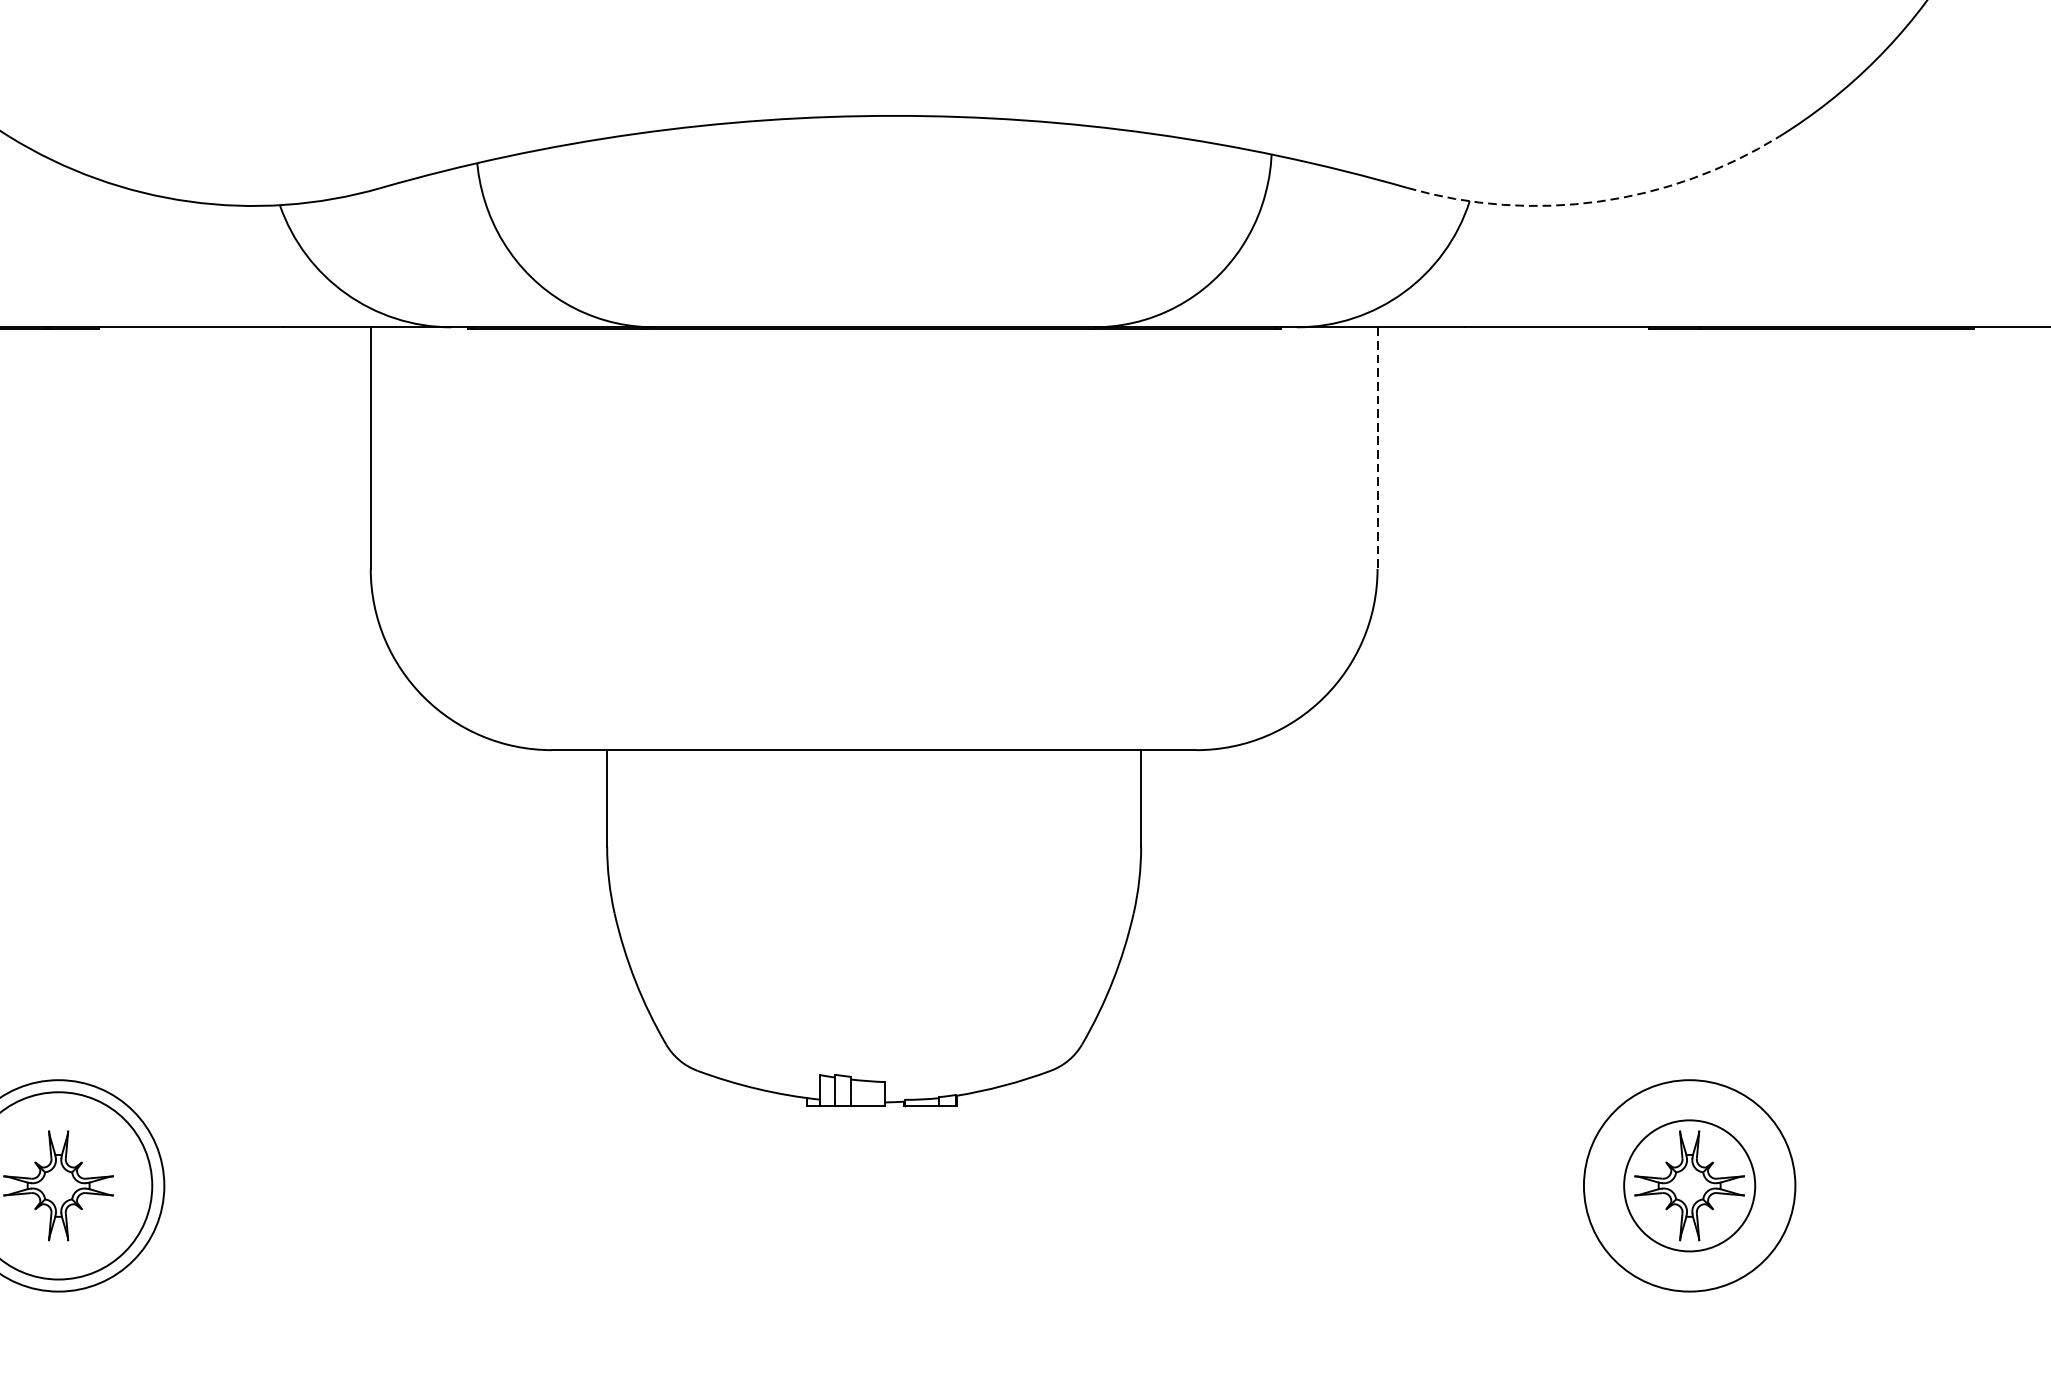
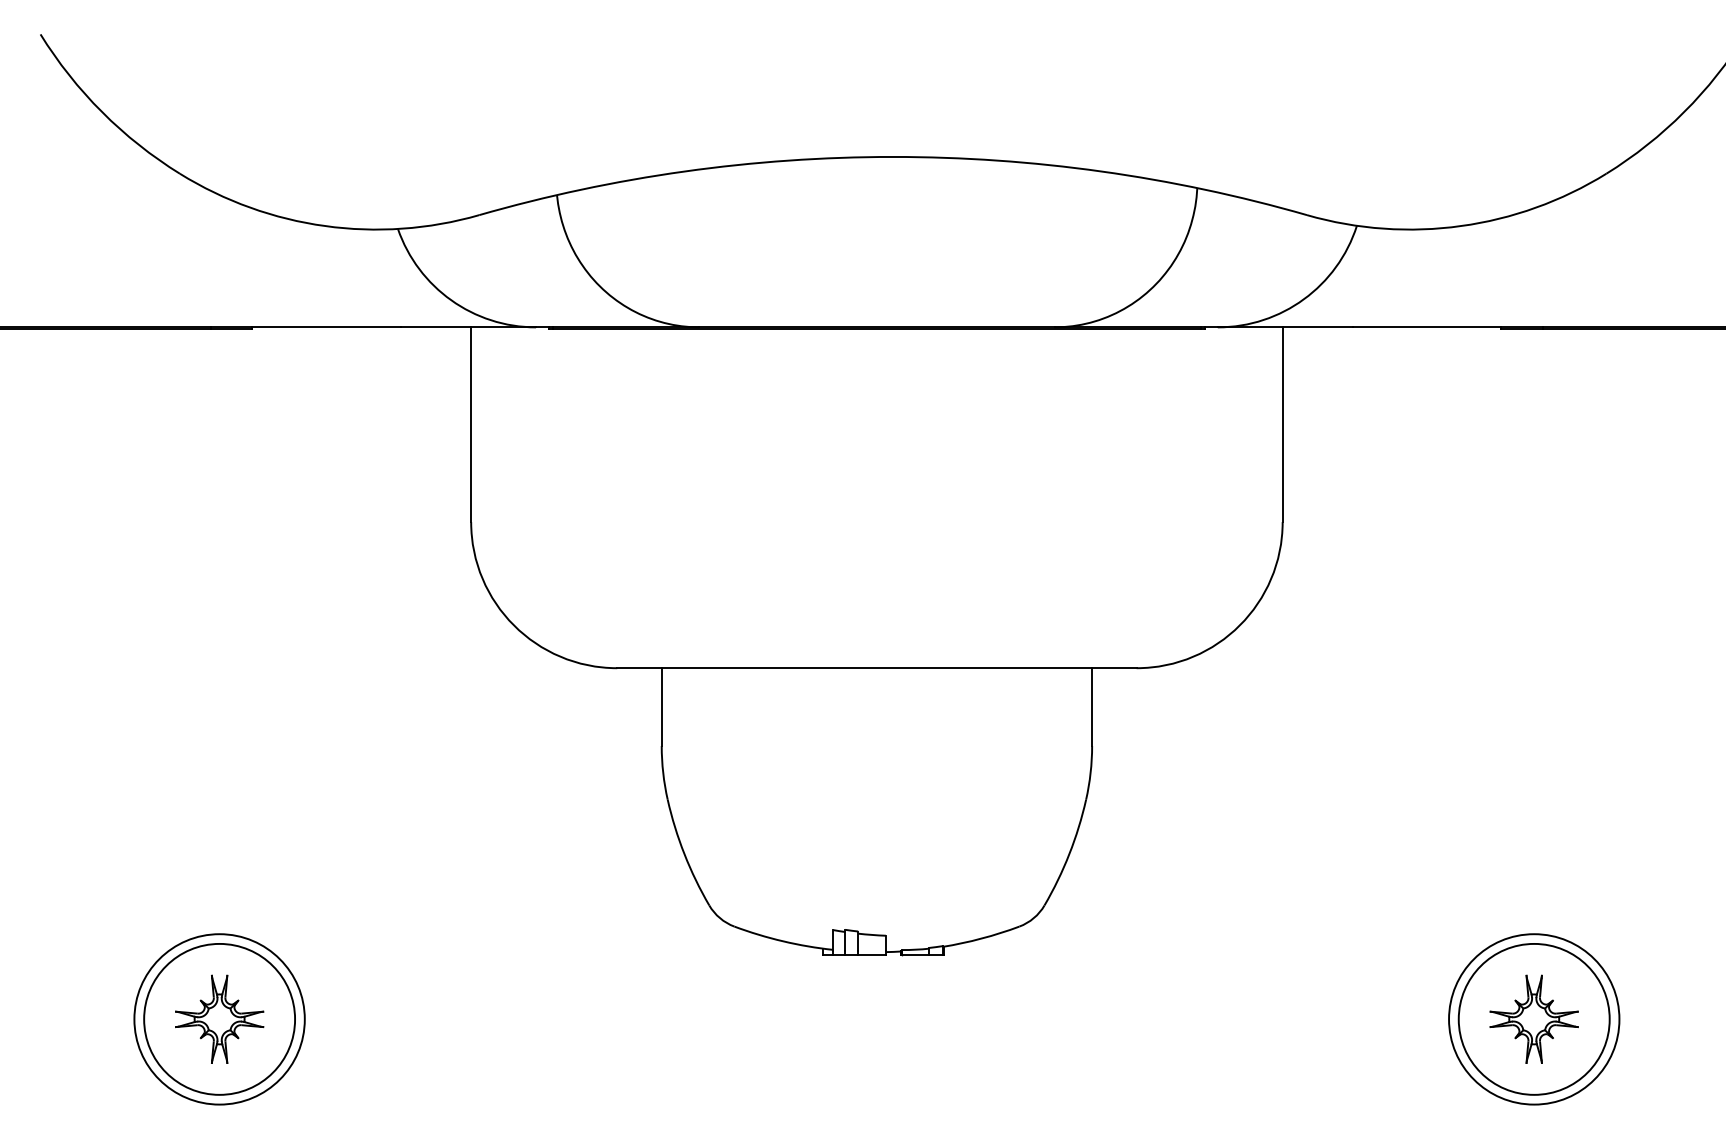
arc: (1599, 202) -> (1461, 226), dashed -> solid
line: (1377, 449) -> (1282, 425), dashed -> solid
circle: (1688, 1184) -> (1533, 1018), size x1.43

